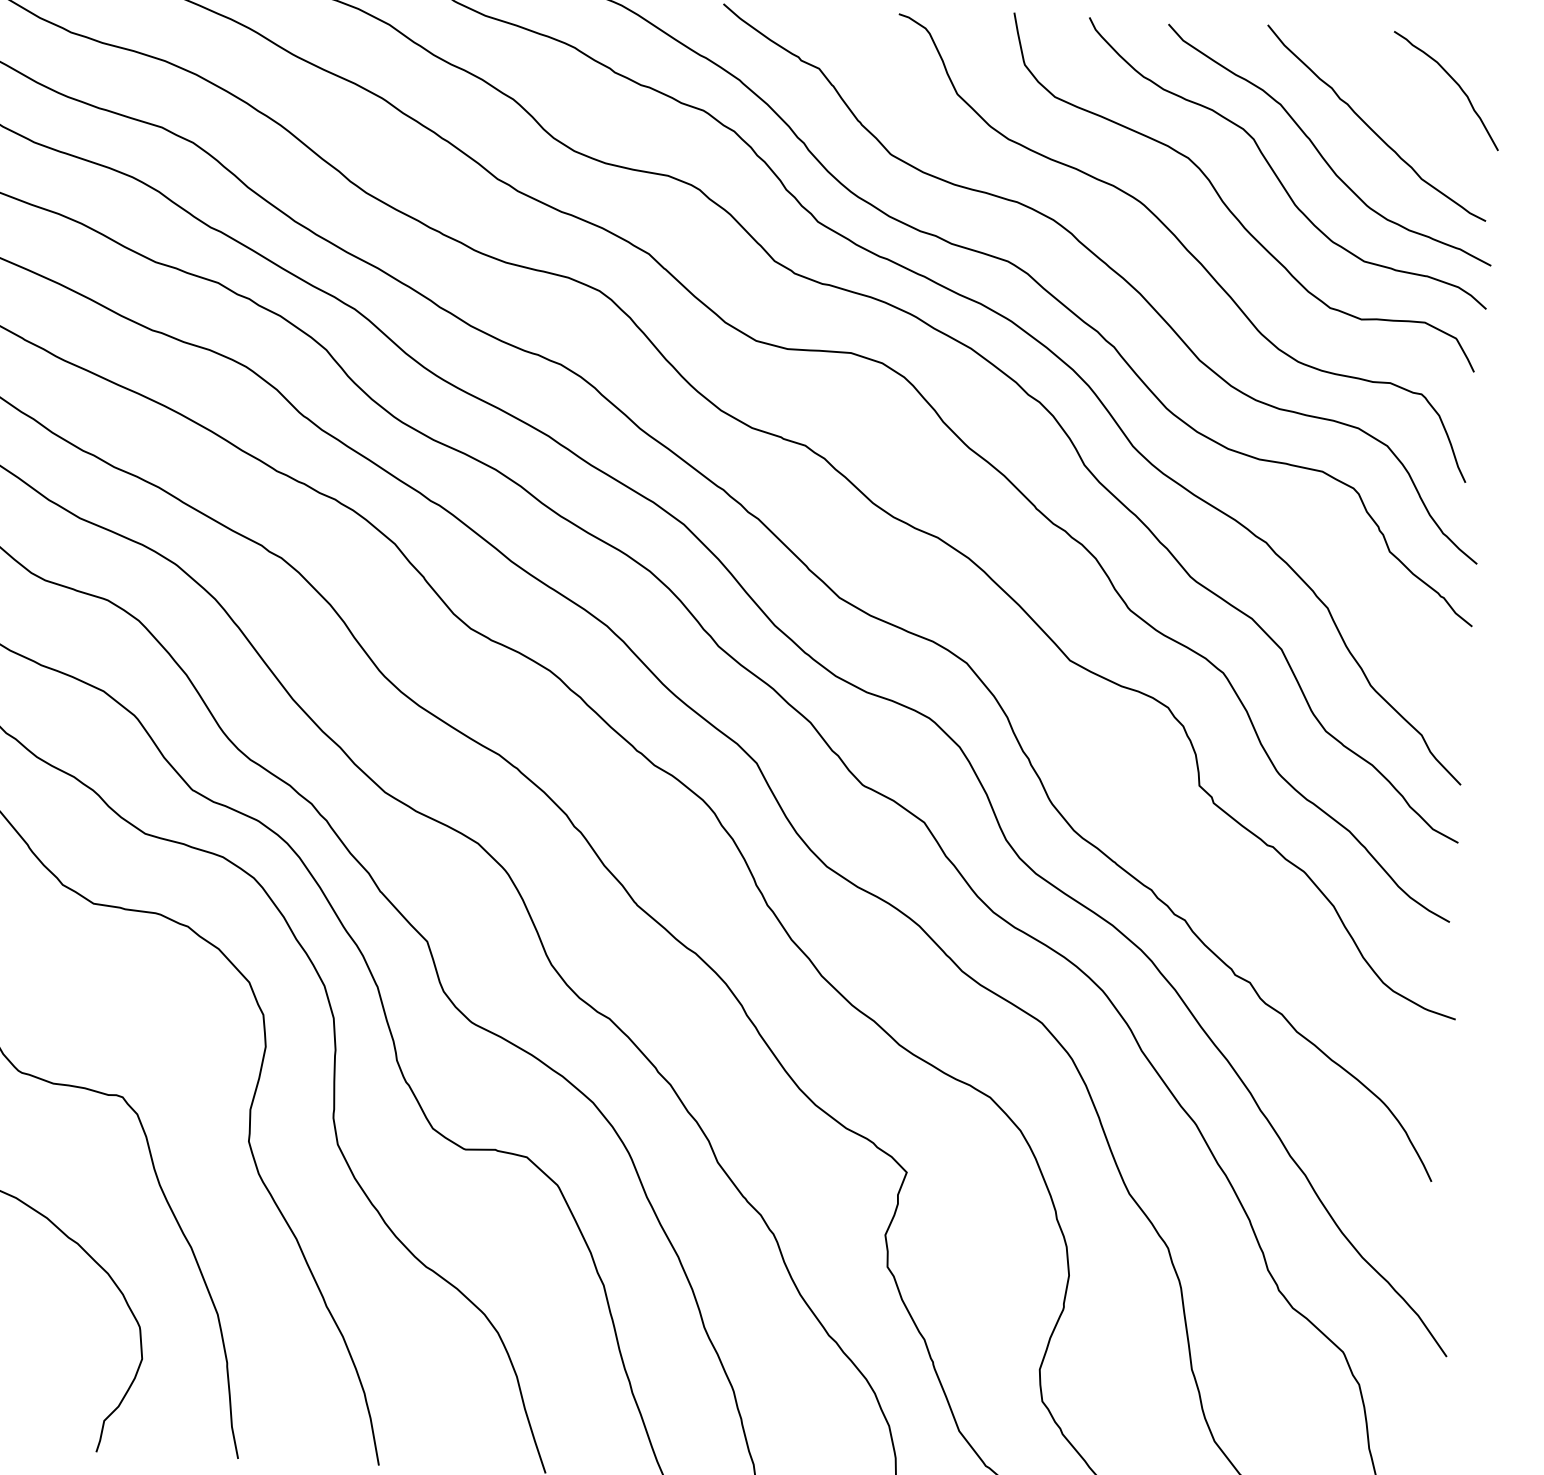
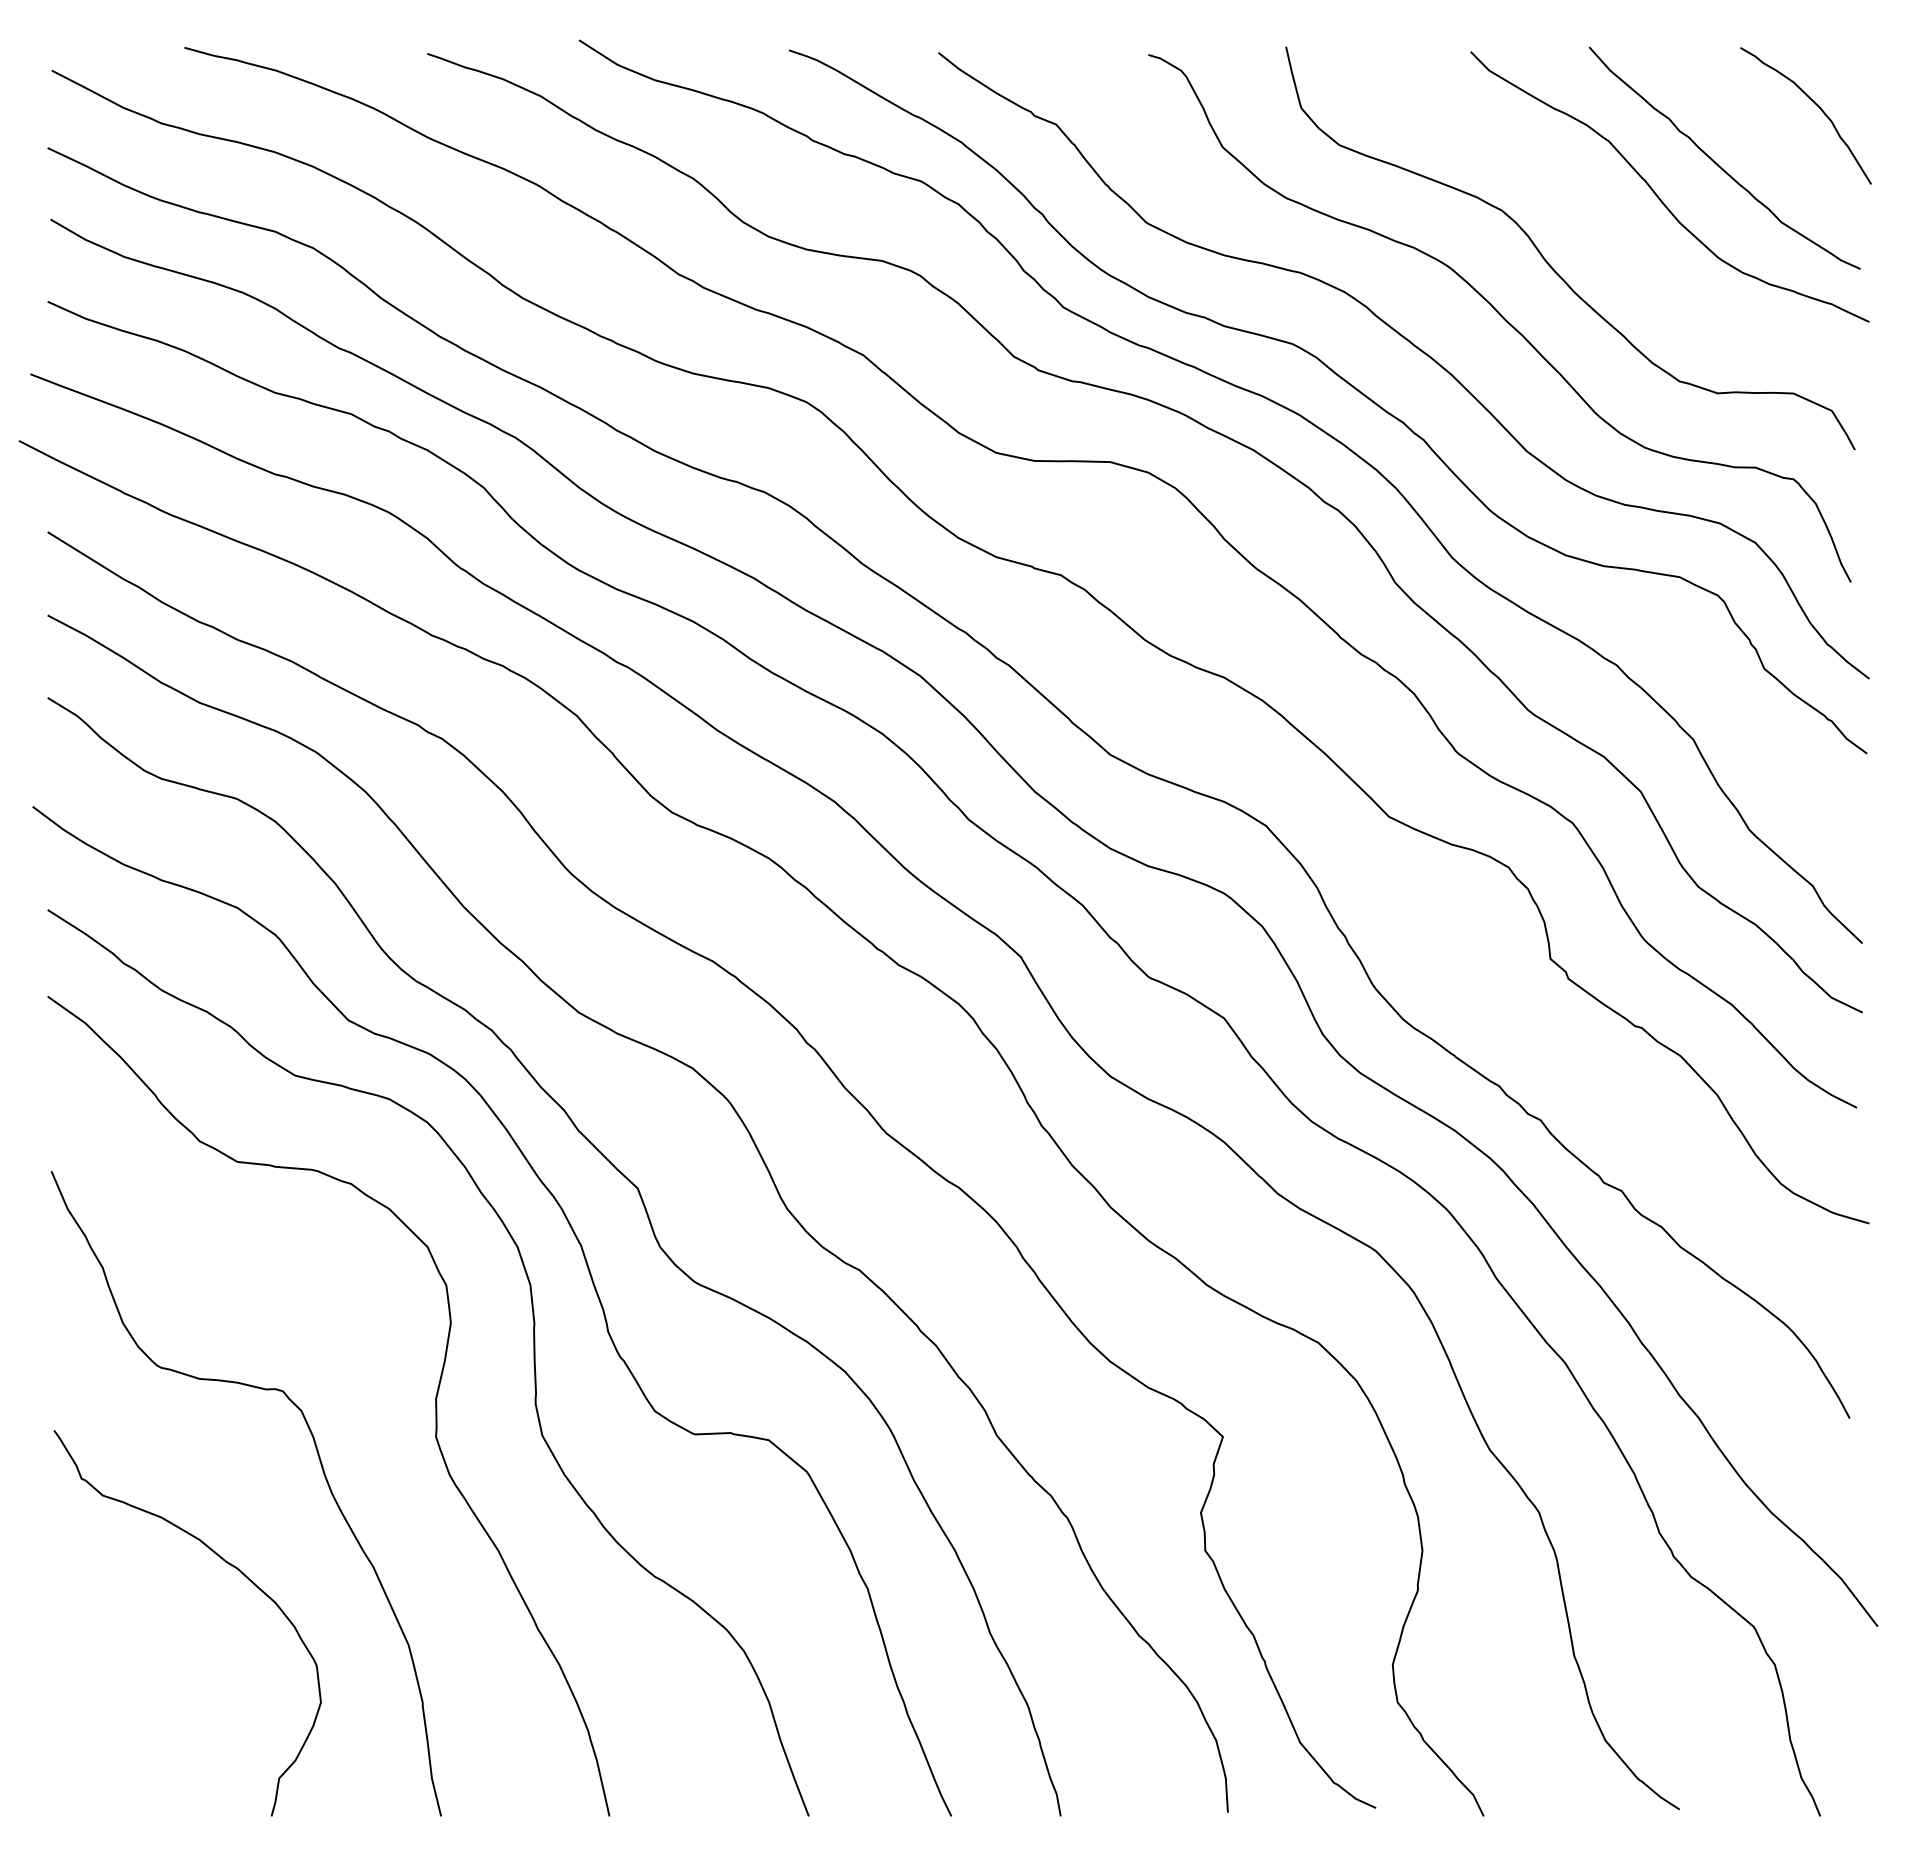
curve: (1275, 172) -> (1606, 222), removed

